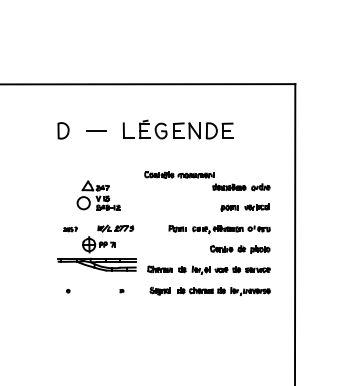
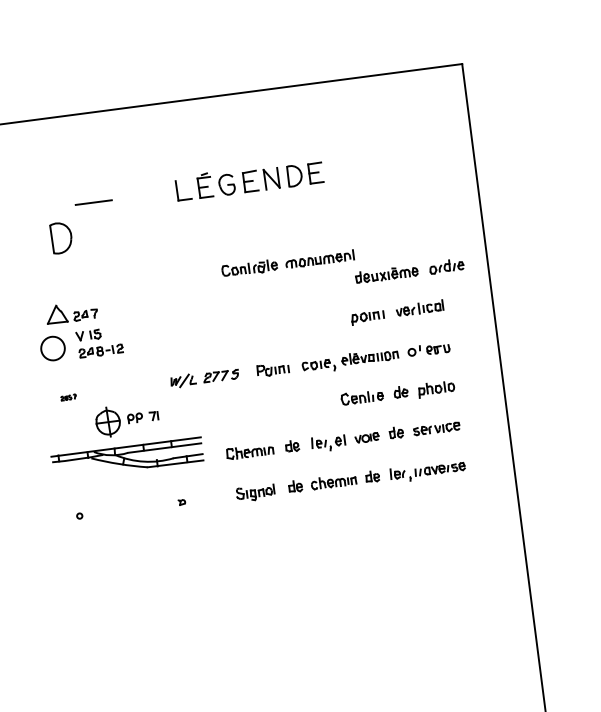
part: (177, 129) -> (248, 179), size x0.7
part: (63, 130) -> (61, 237), moved
part: (207, 181) -> (343, 268), moved
part: (98, 195) -> (79, 330), moved
part: (115, 228) -> (204, 378), moved
part: (70, 229) -> (68, 397), size x0.6

